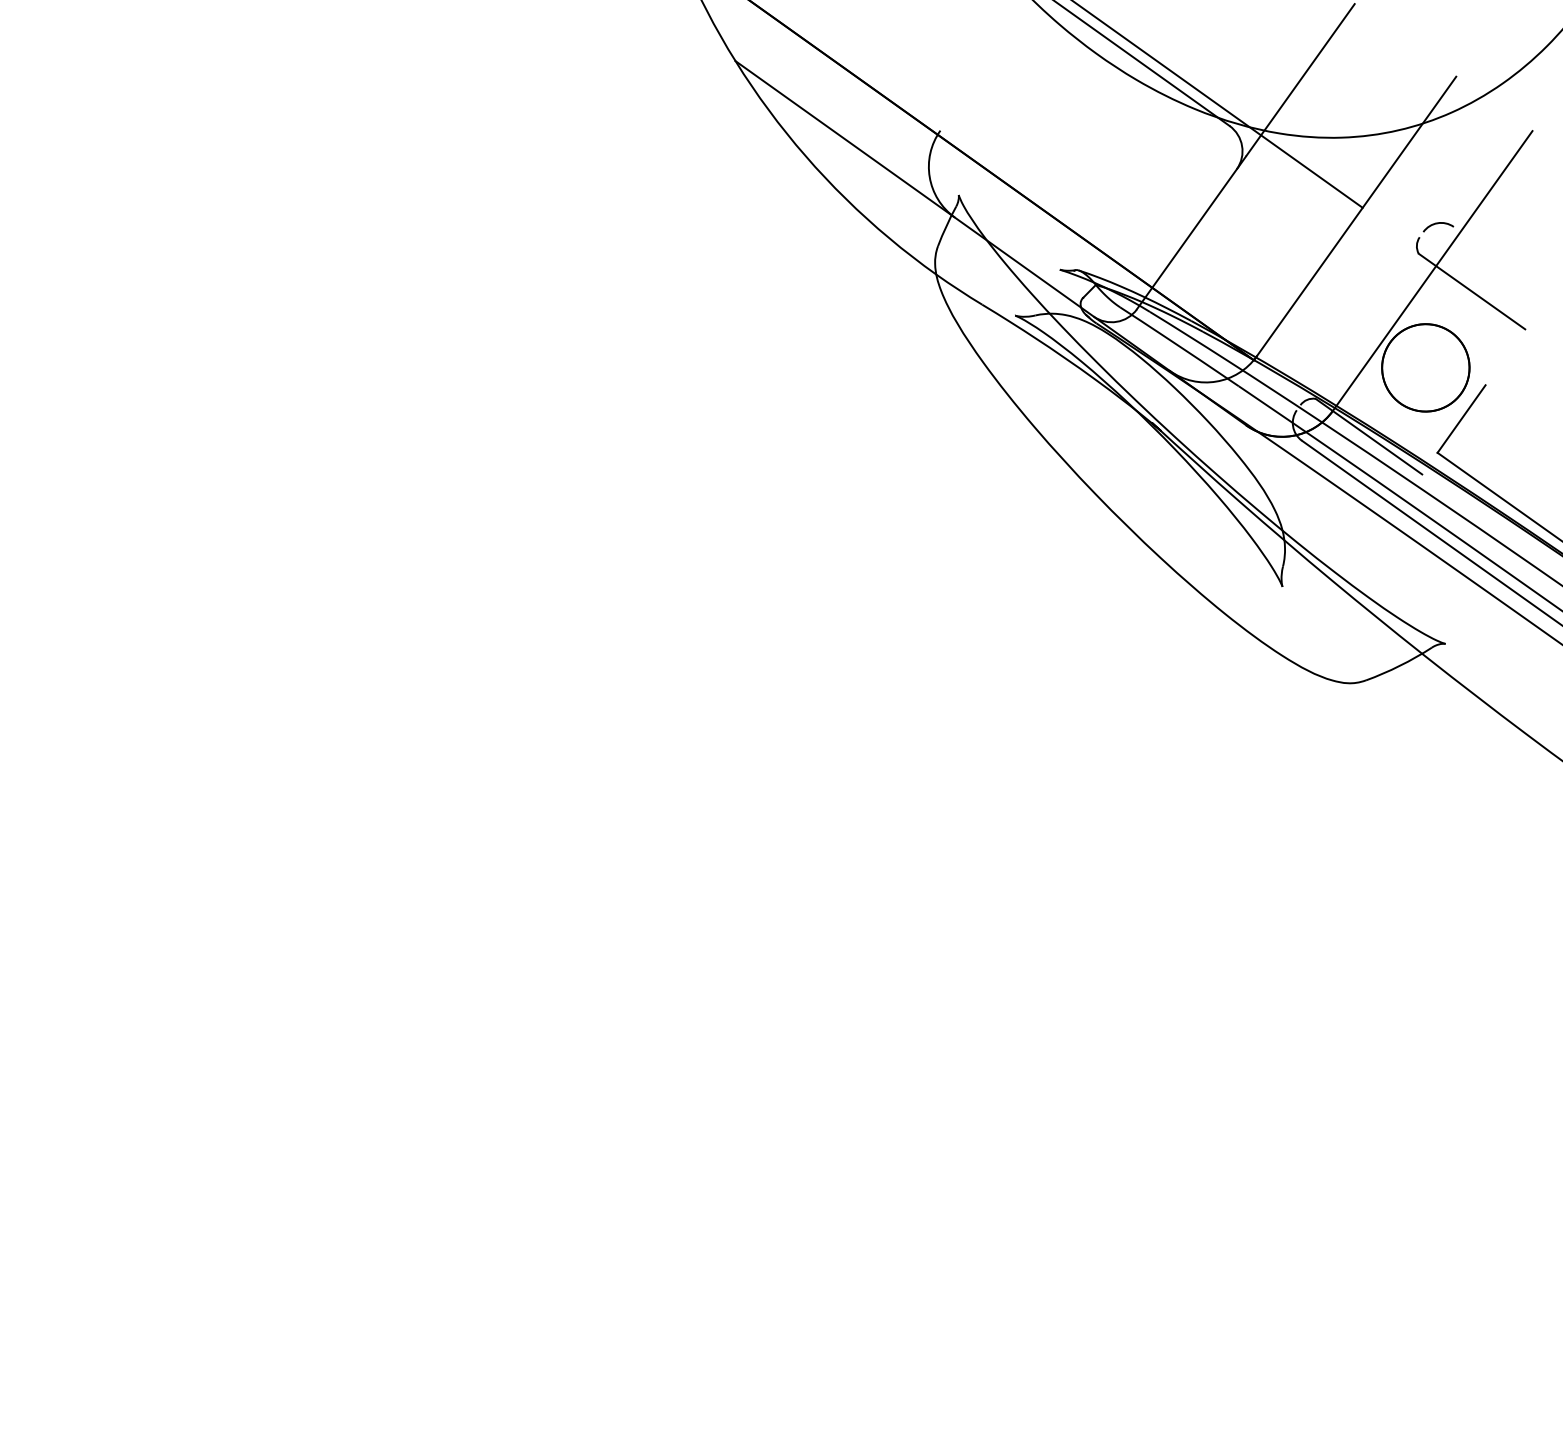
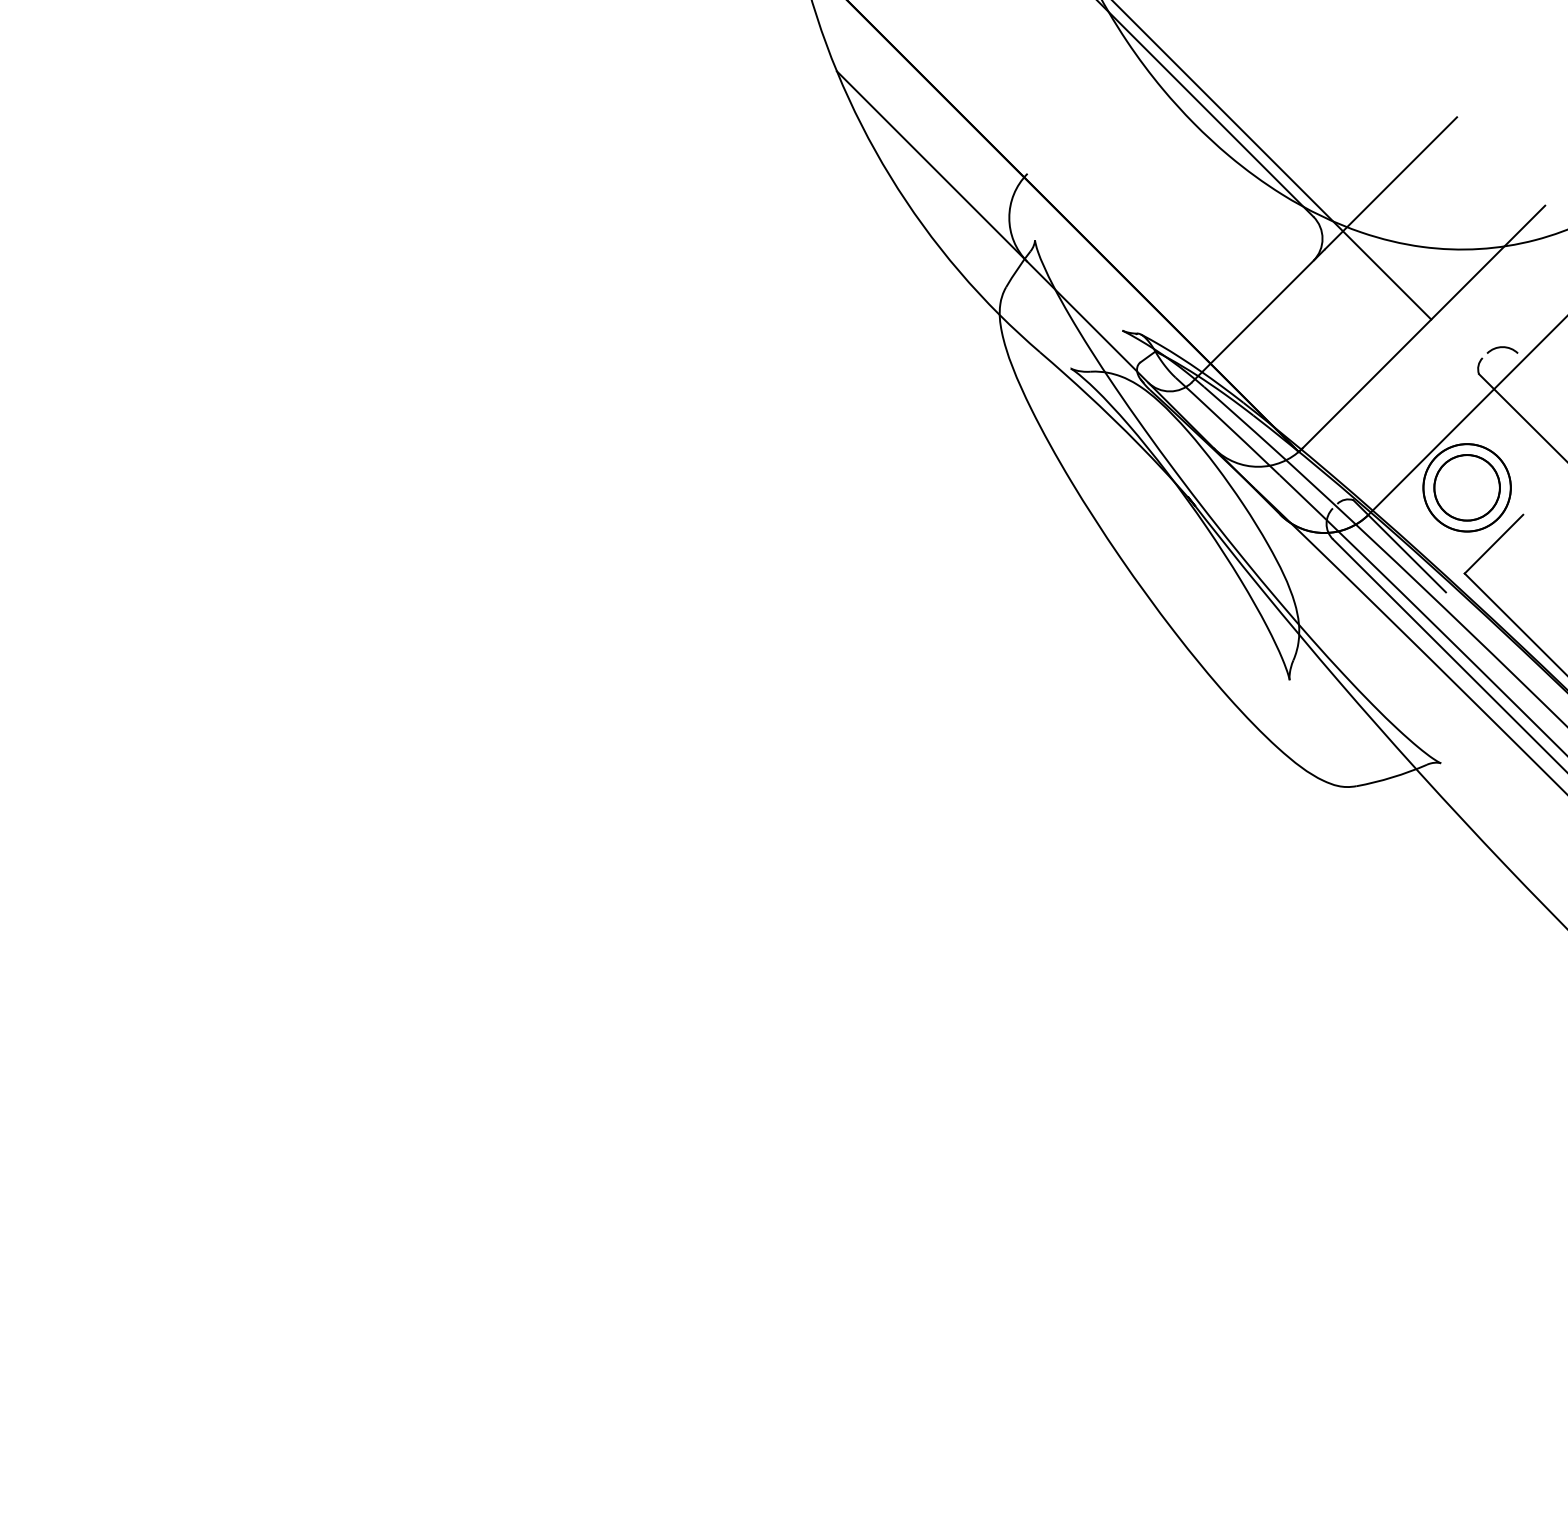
circle: (1425, 367) -> (1466, 487), added

